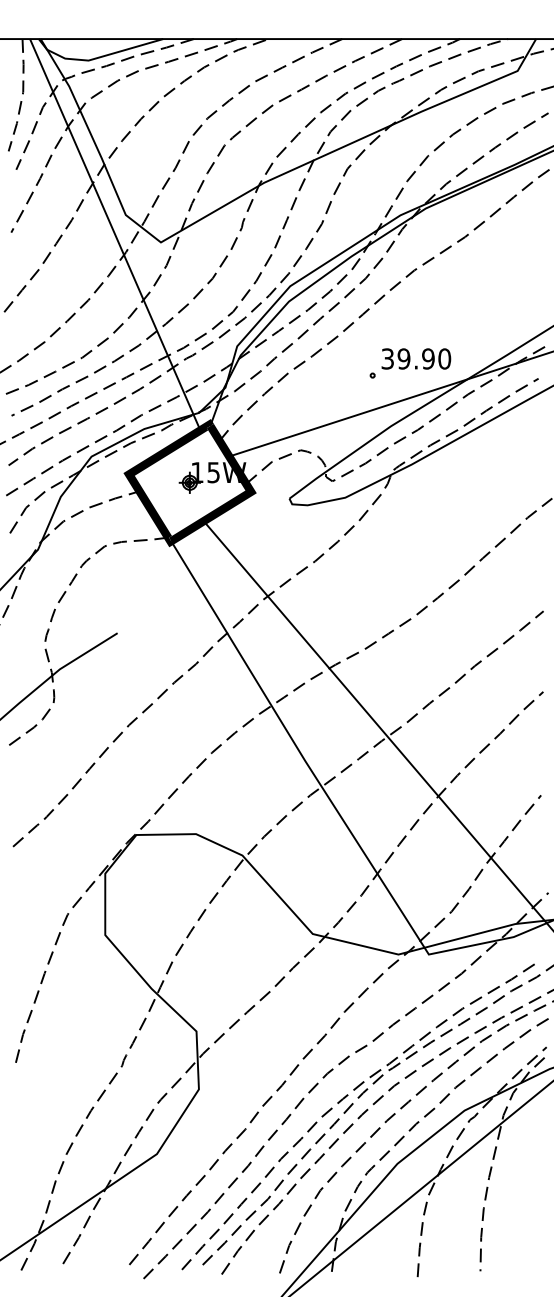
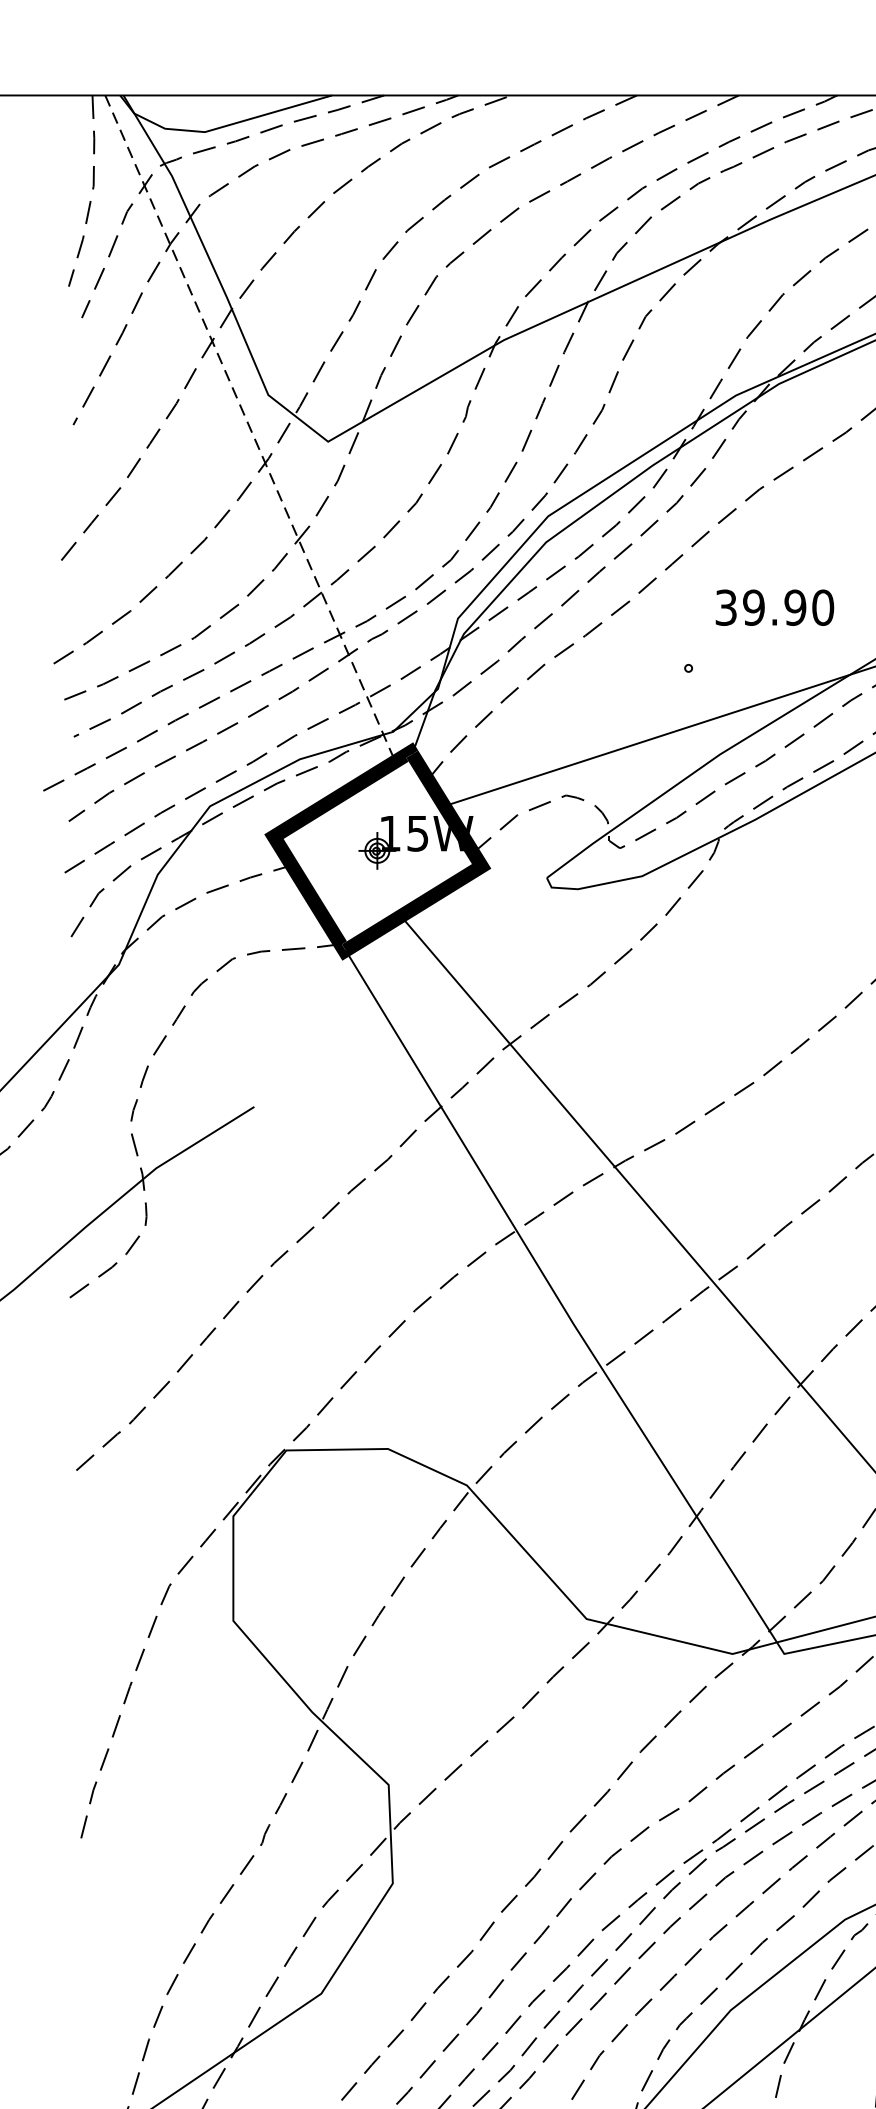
line: (115, 235) -> (250, 429), solid -> dashed
text: (416, 358) -> (775, 606), moved

